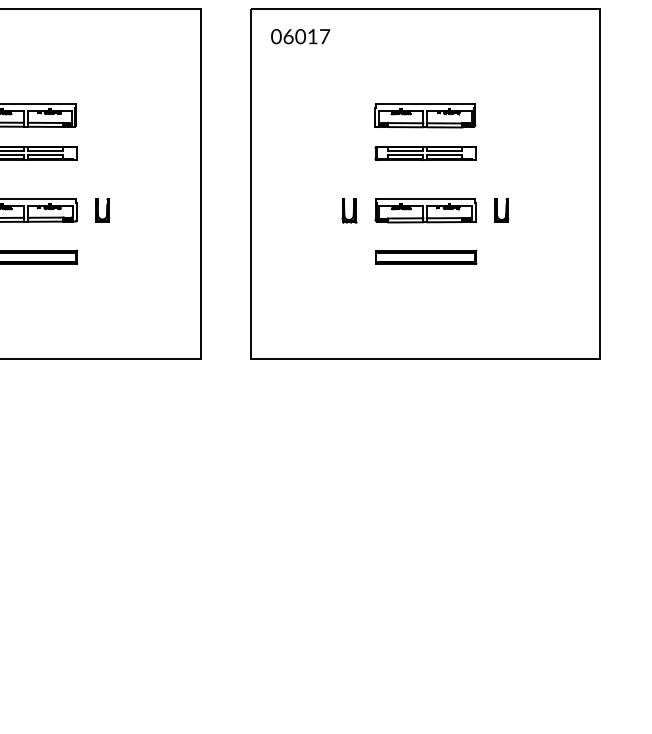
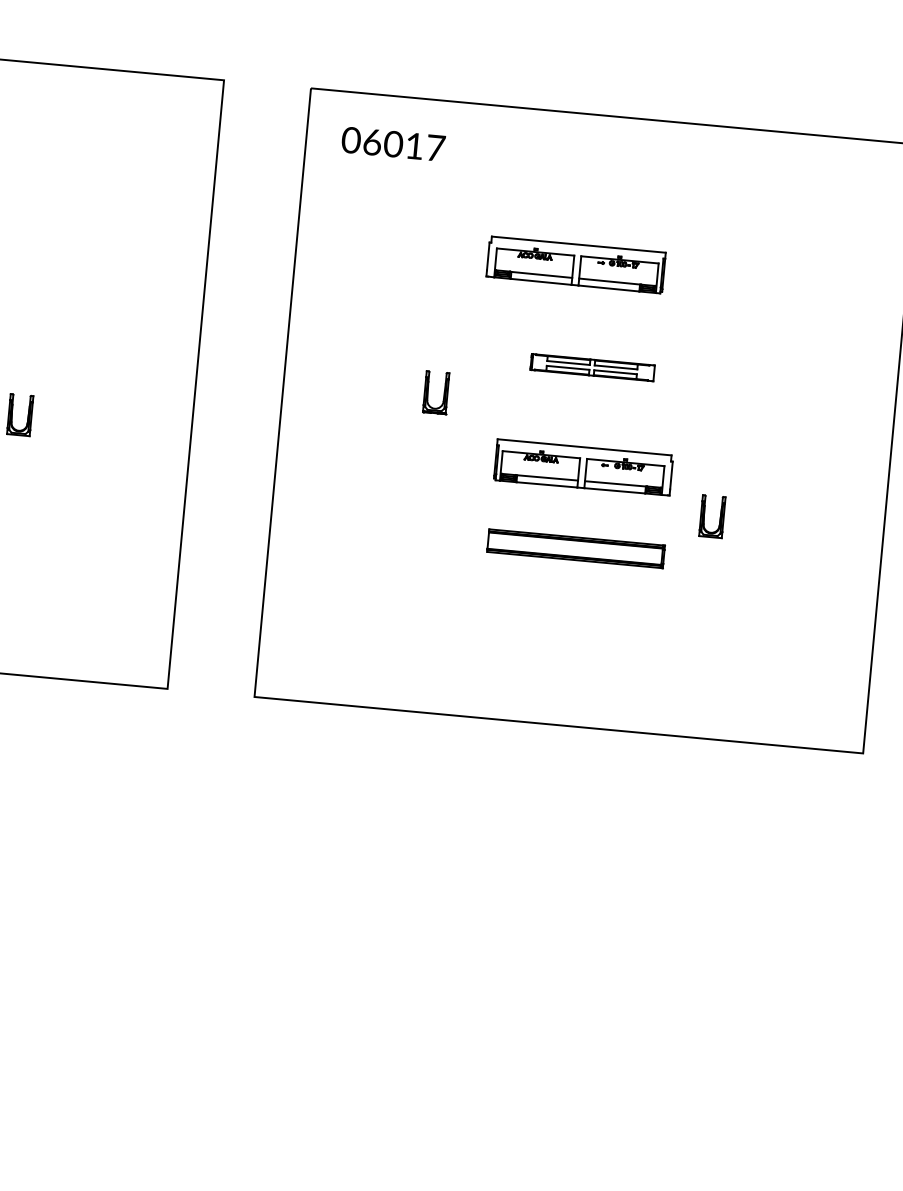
part: (425, 115) -> (577, 264), moved
part: (425, 152) -> (592, 366), size x0.7
part: (349, 210) -> (437, 392), moved
part: (501, 210) -> (711, 516), moved

